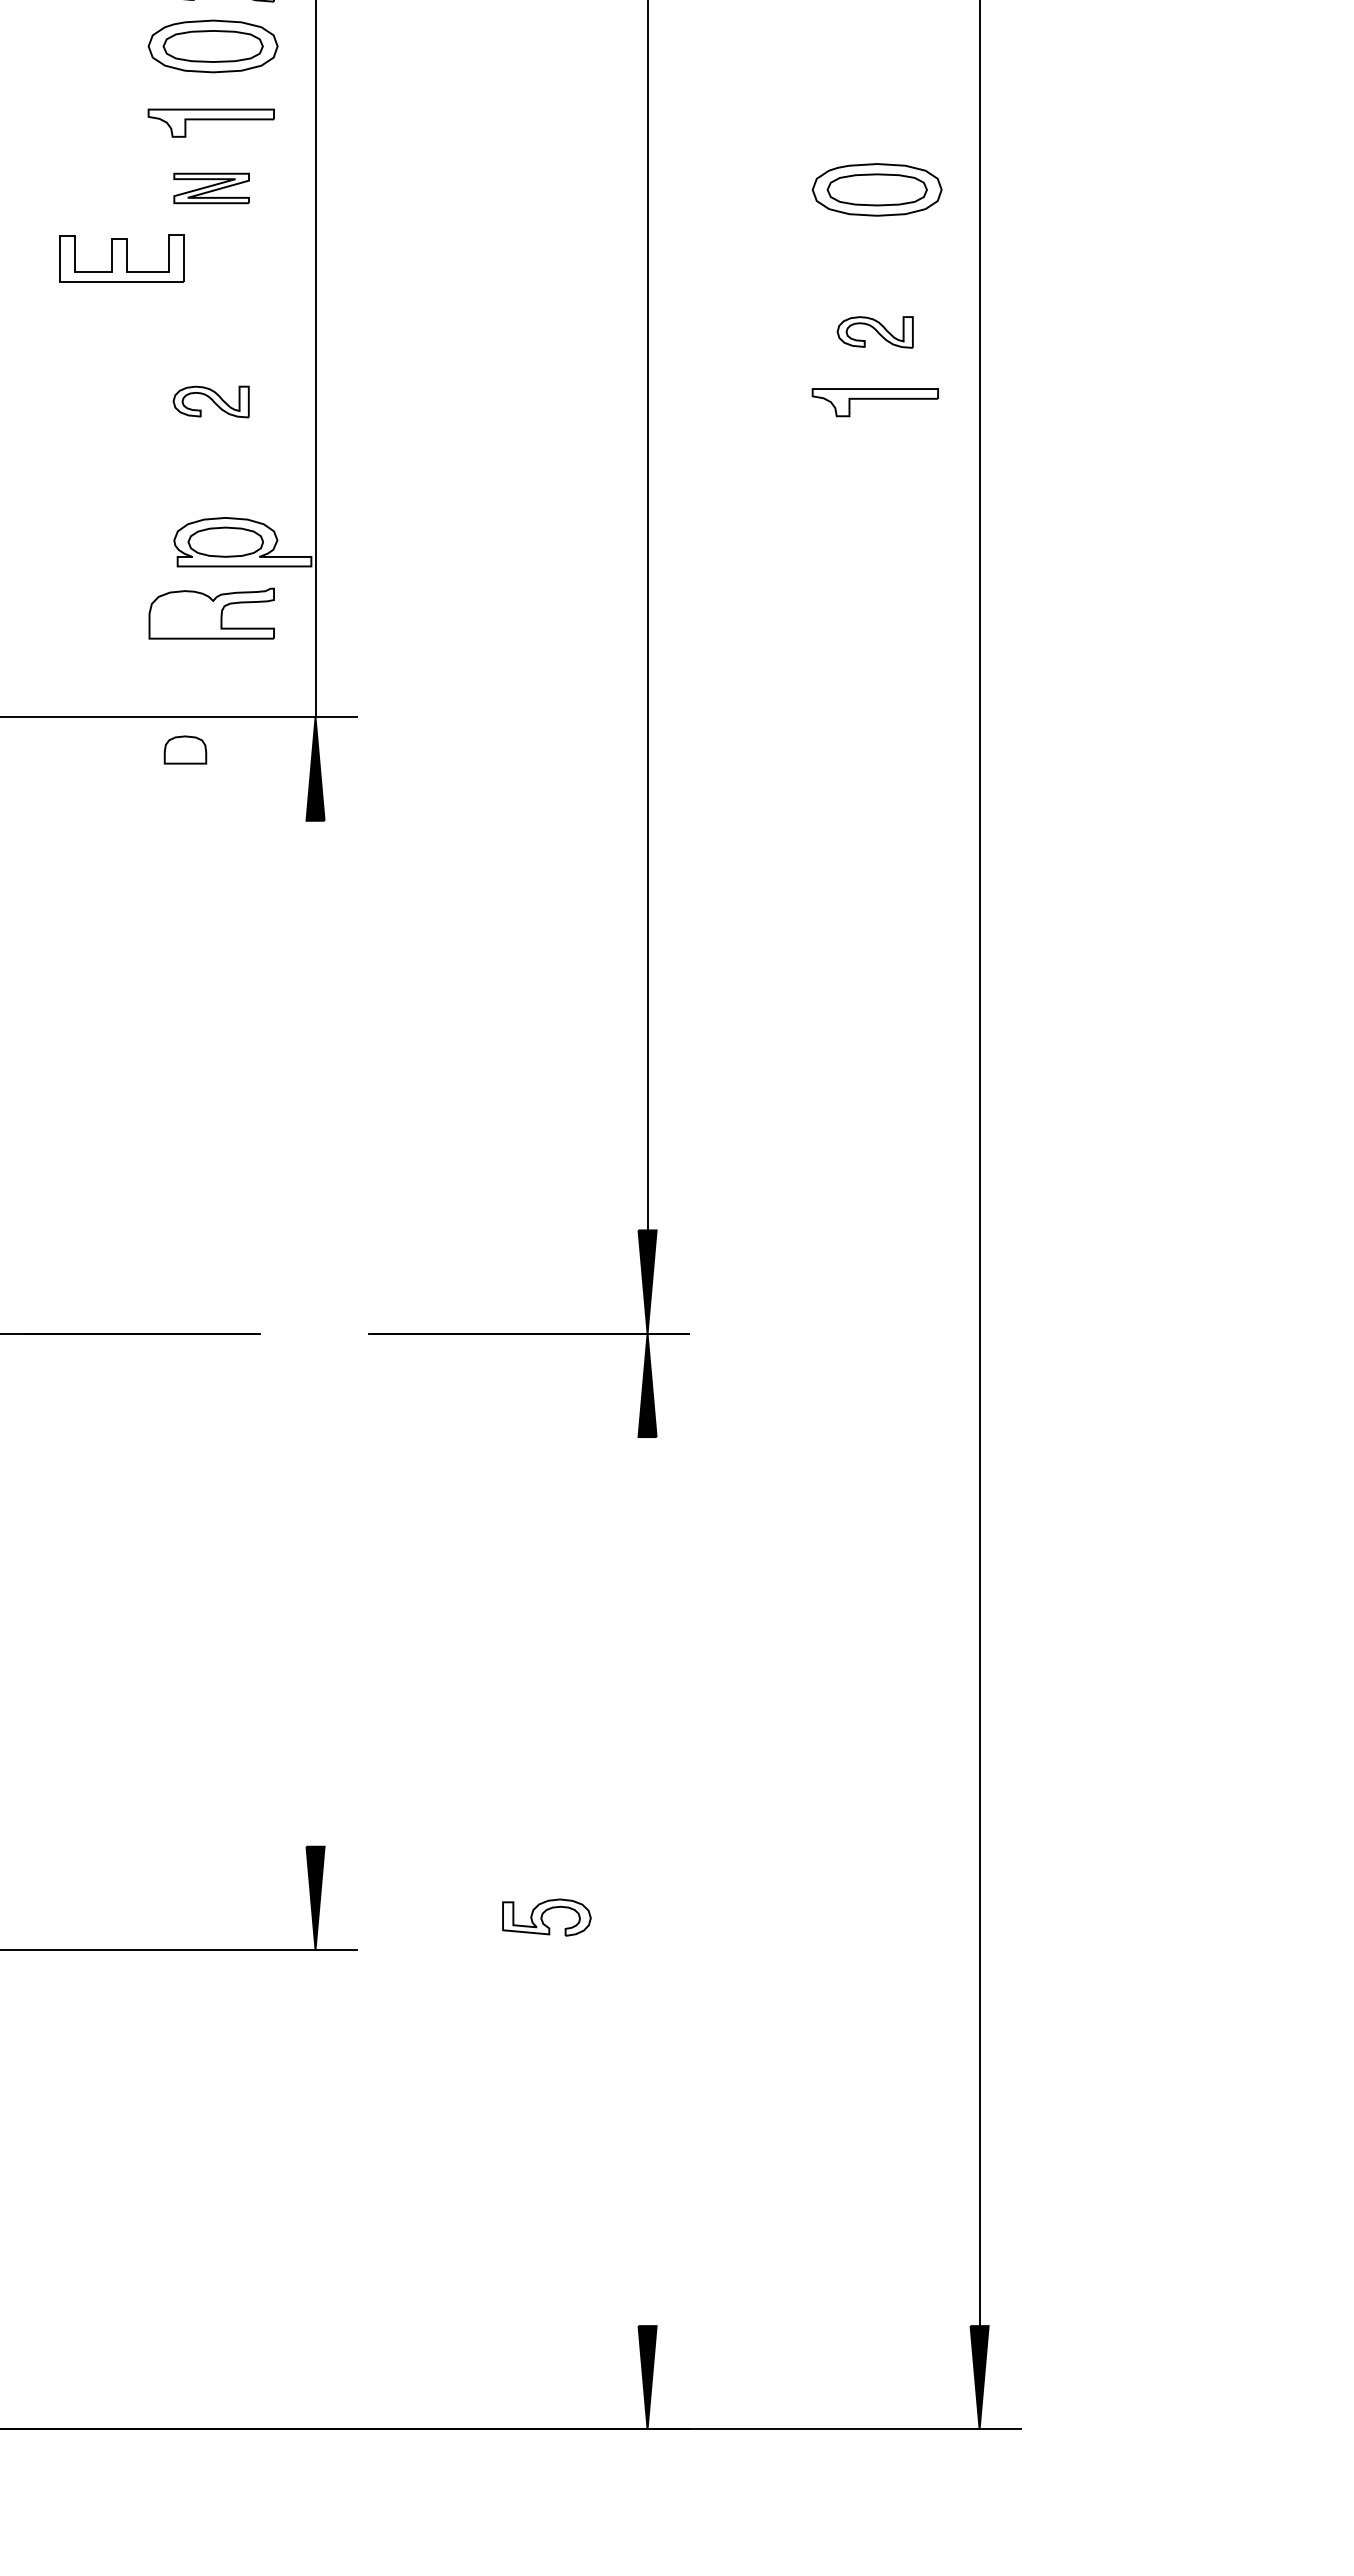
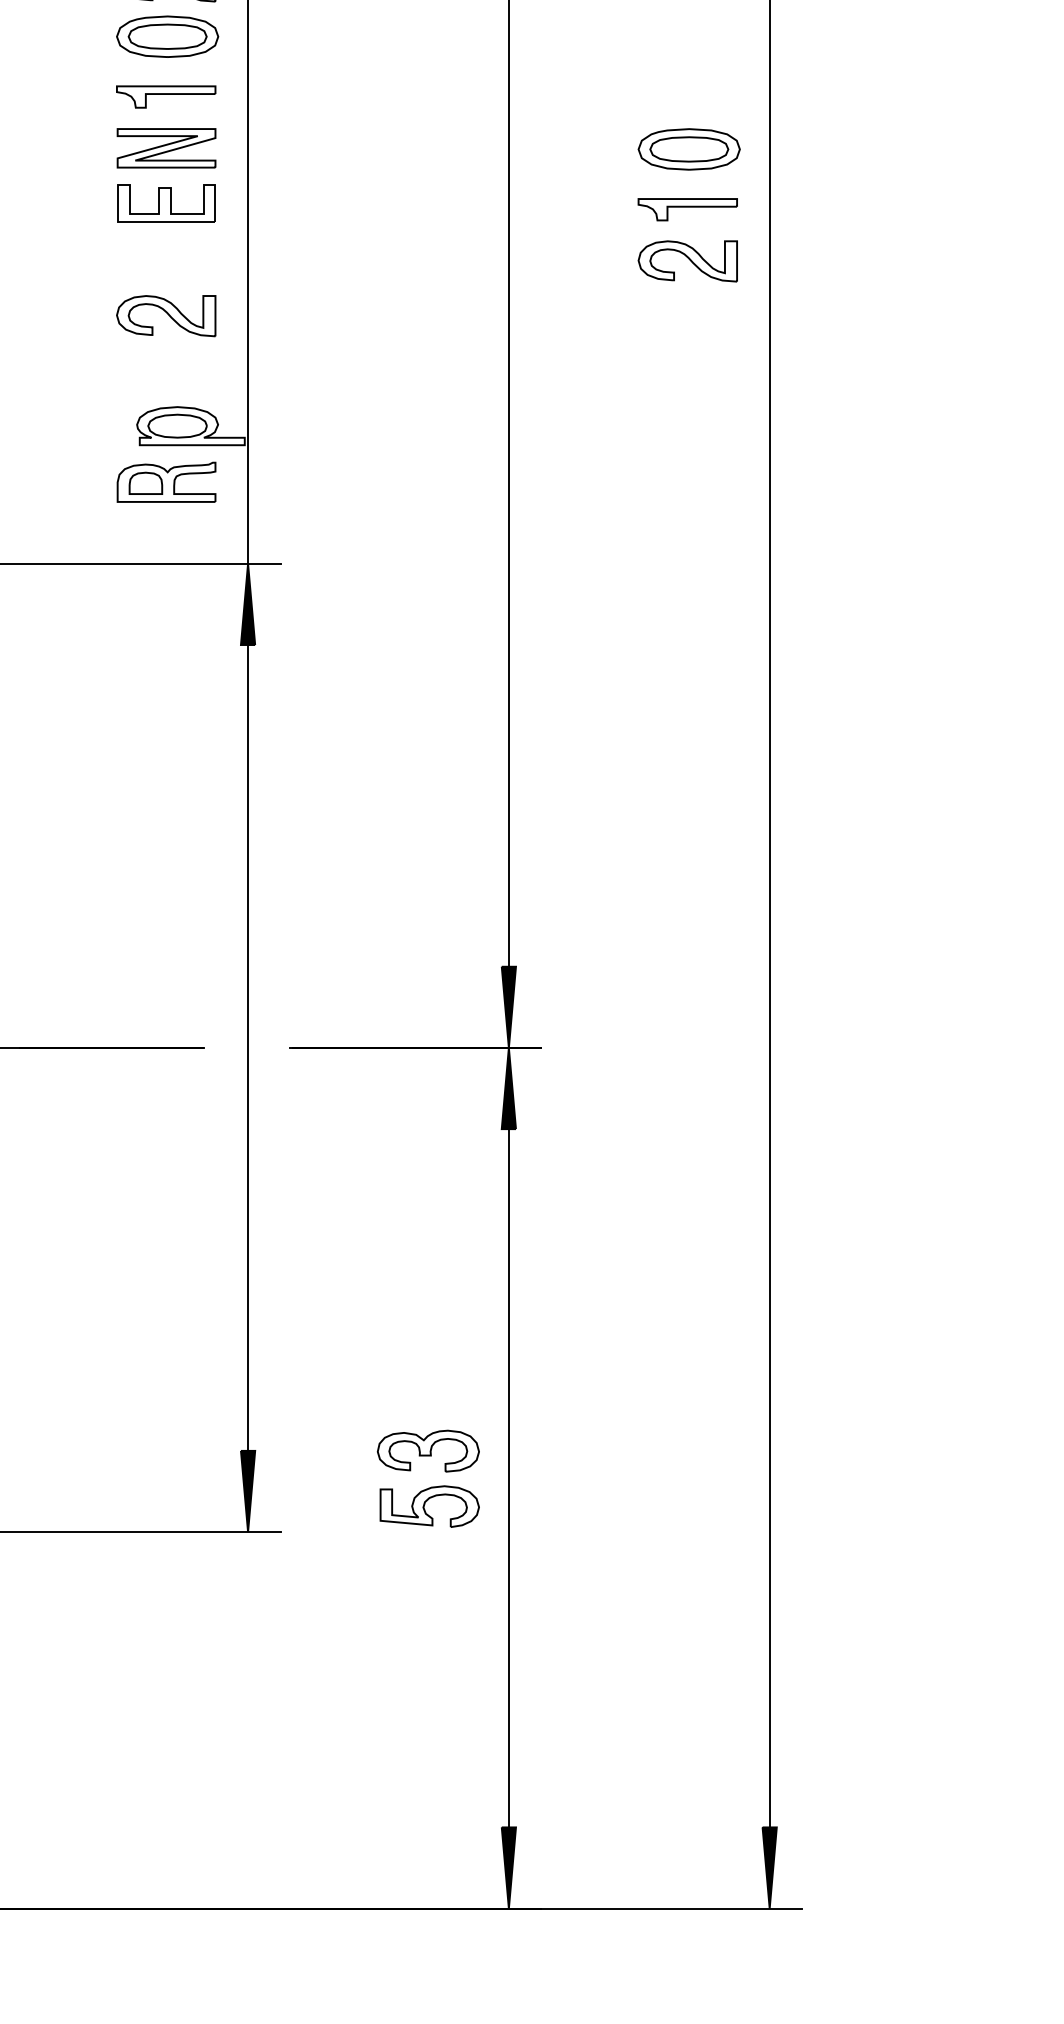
part: (211, 188) -> (166, 148), size x1.67
part: (121, 258) -> (166, 203), moved
part: (874, 332) -> (687, 261), size x1.67
part: (210, 401) -> (165, 315), size x1.67
part: (874, 402) -> (687, 209), moved
part: (185, 749) -> (145, 482), moved
line: (315, 1333) -> (248, 1047), added
part: (544, 1847) -> (427, 1451), added
line: (647, 1881) -> (508, 1478), added
part: (546, 1917) -> (429, 1506), size x1.43

